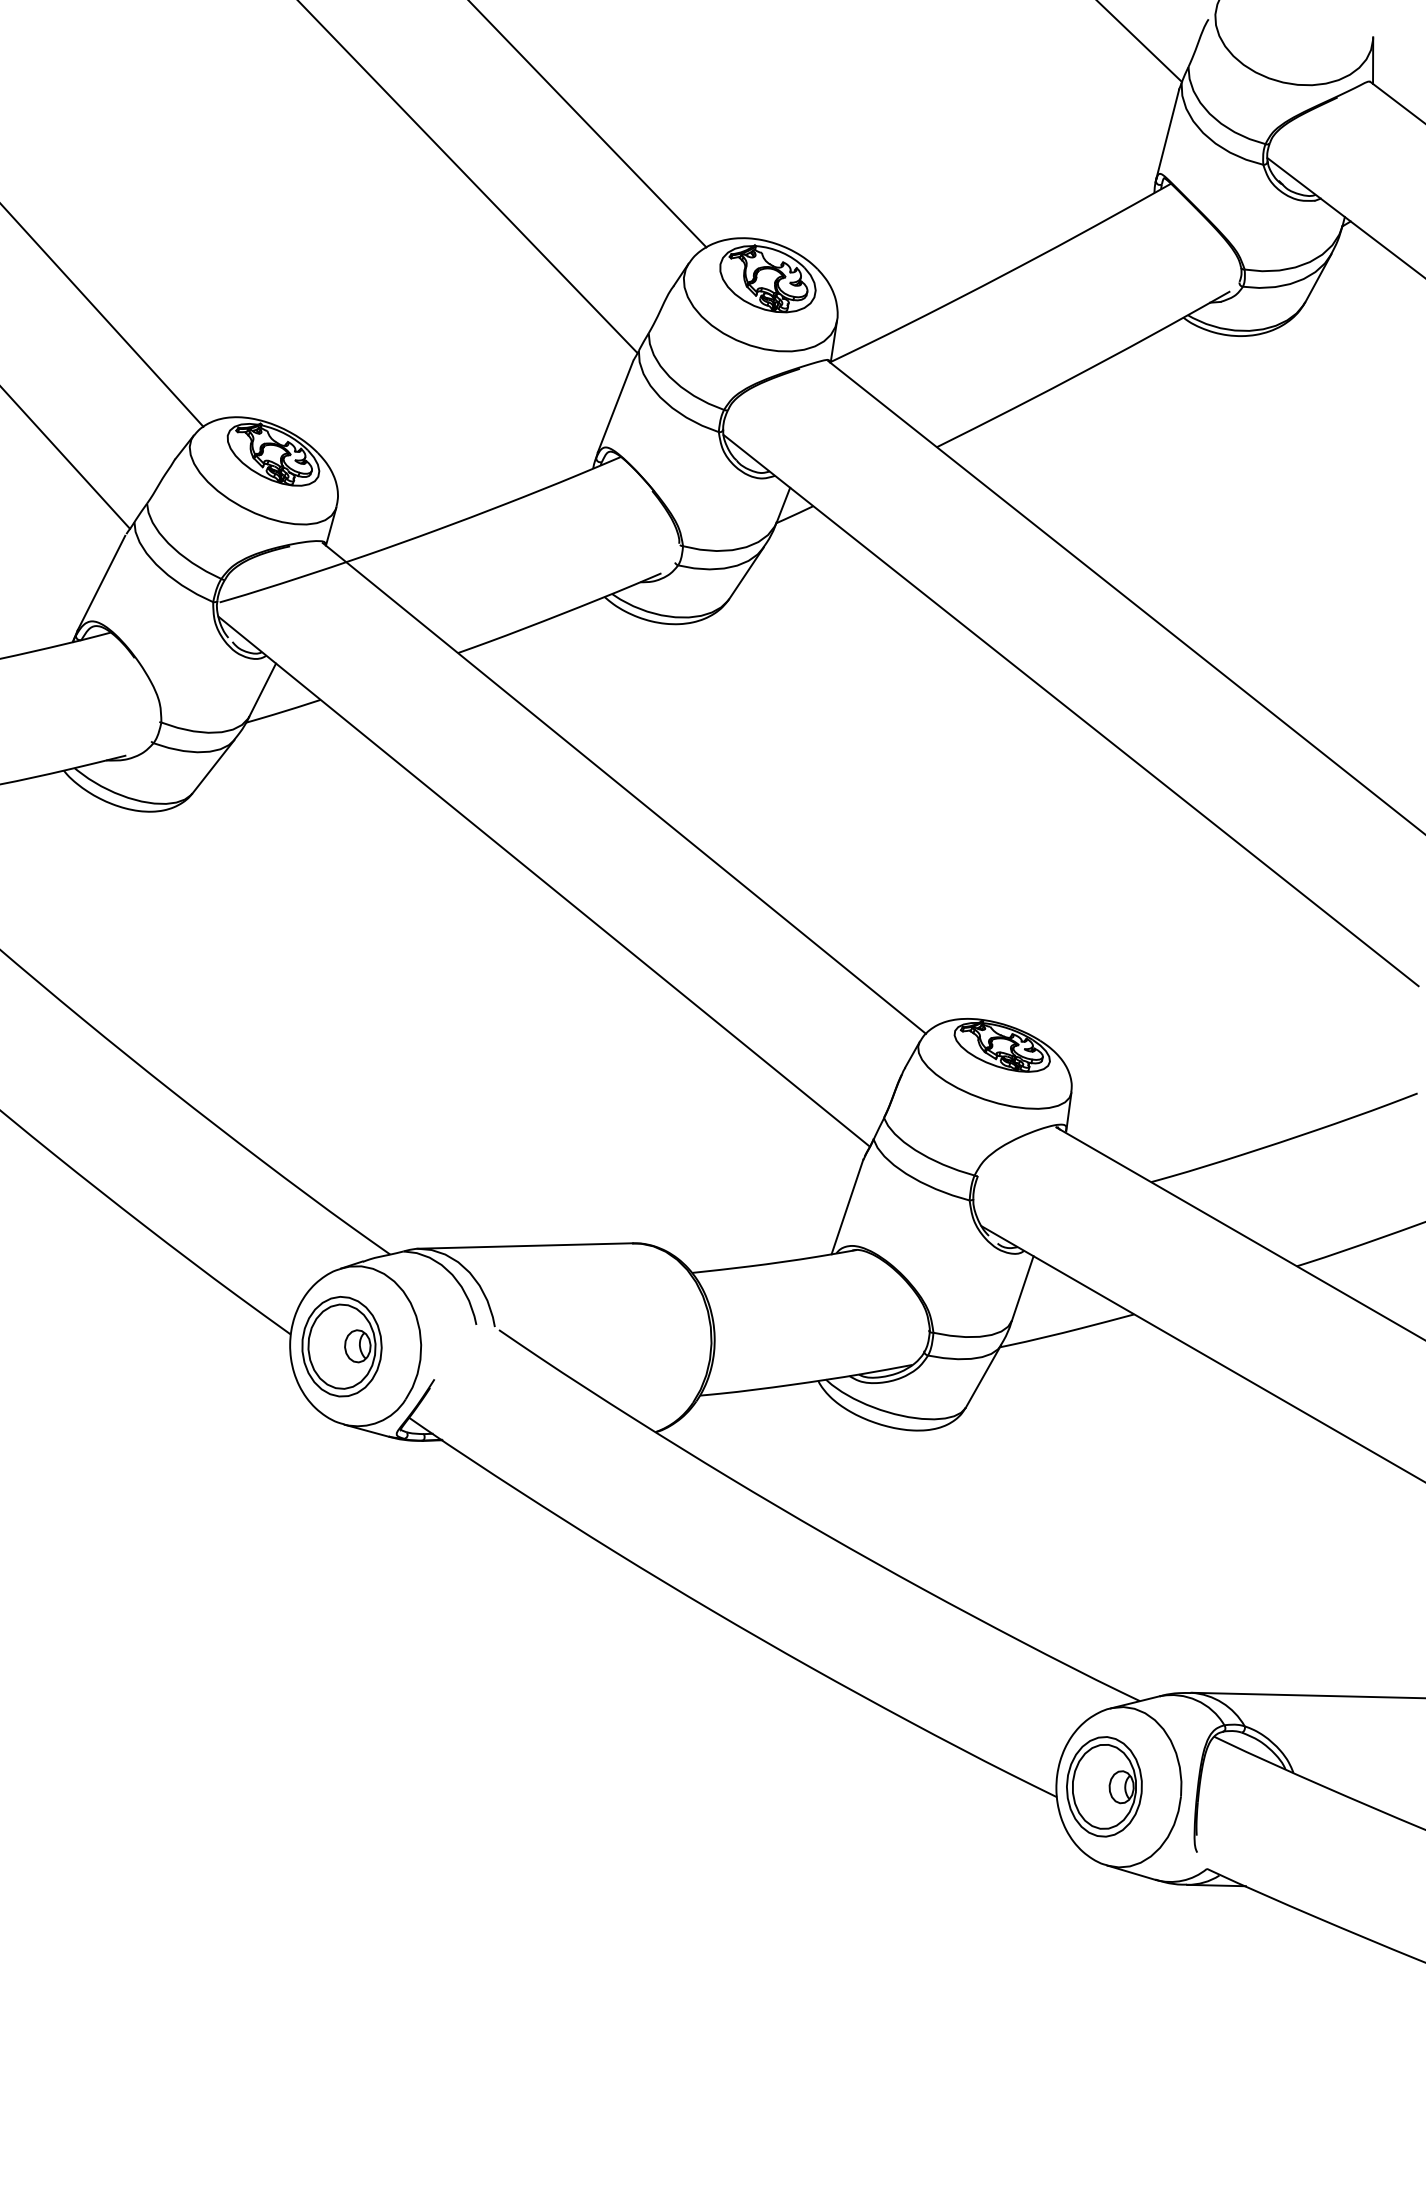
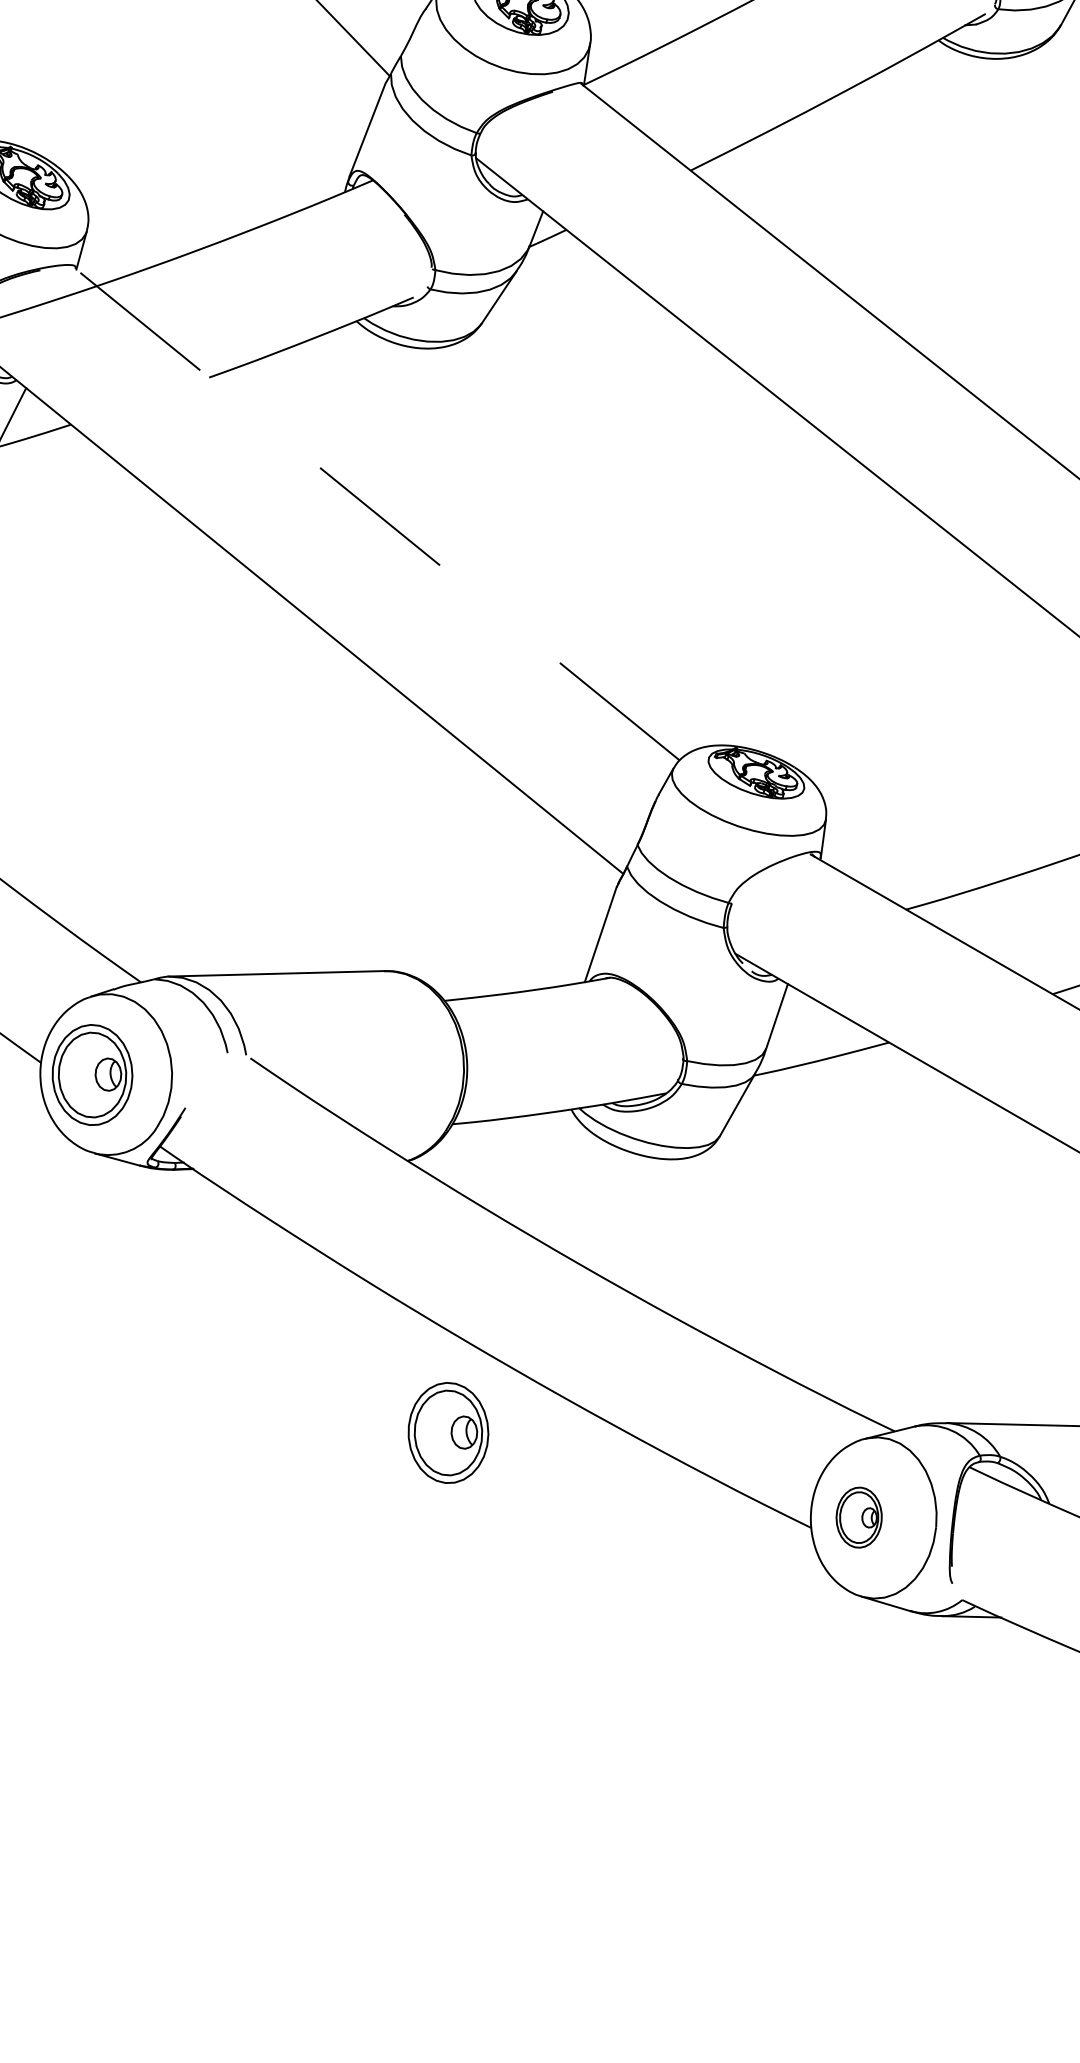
line: (624, 788) -> (376, 513), solid -> dashed
part: (695, 1702) -> (447, 1432), added
part: (1104, 1786) -> (859, 1517), size x0.6

